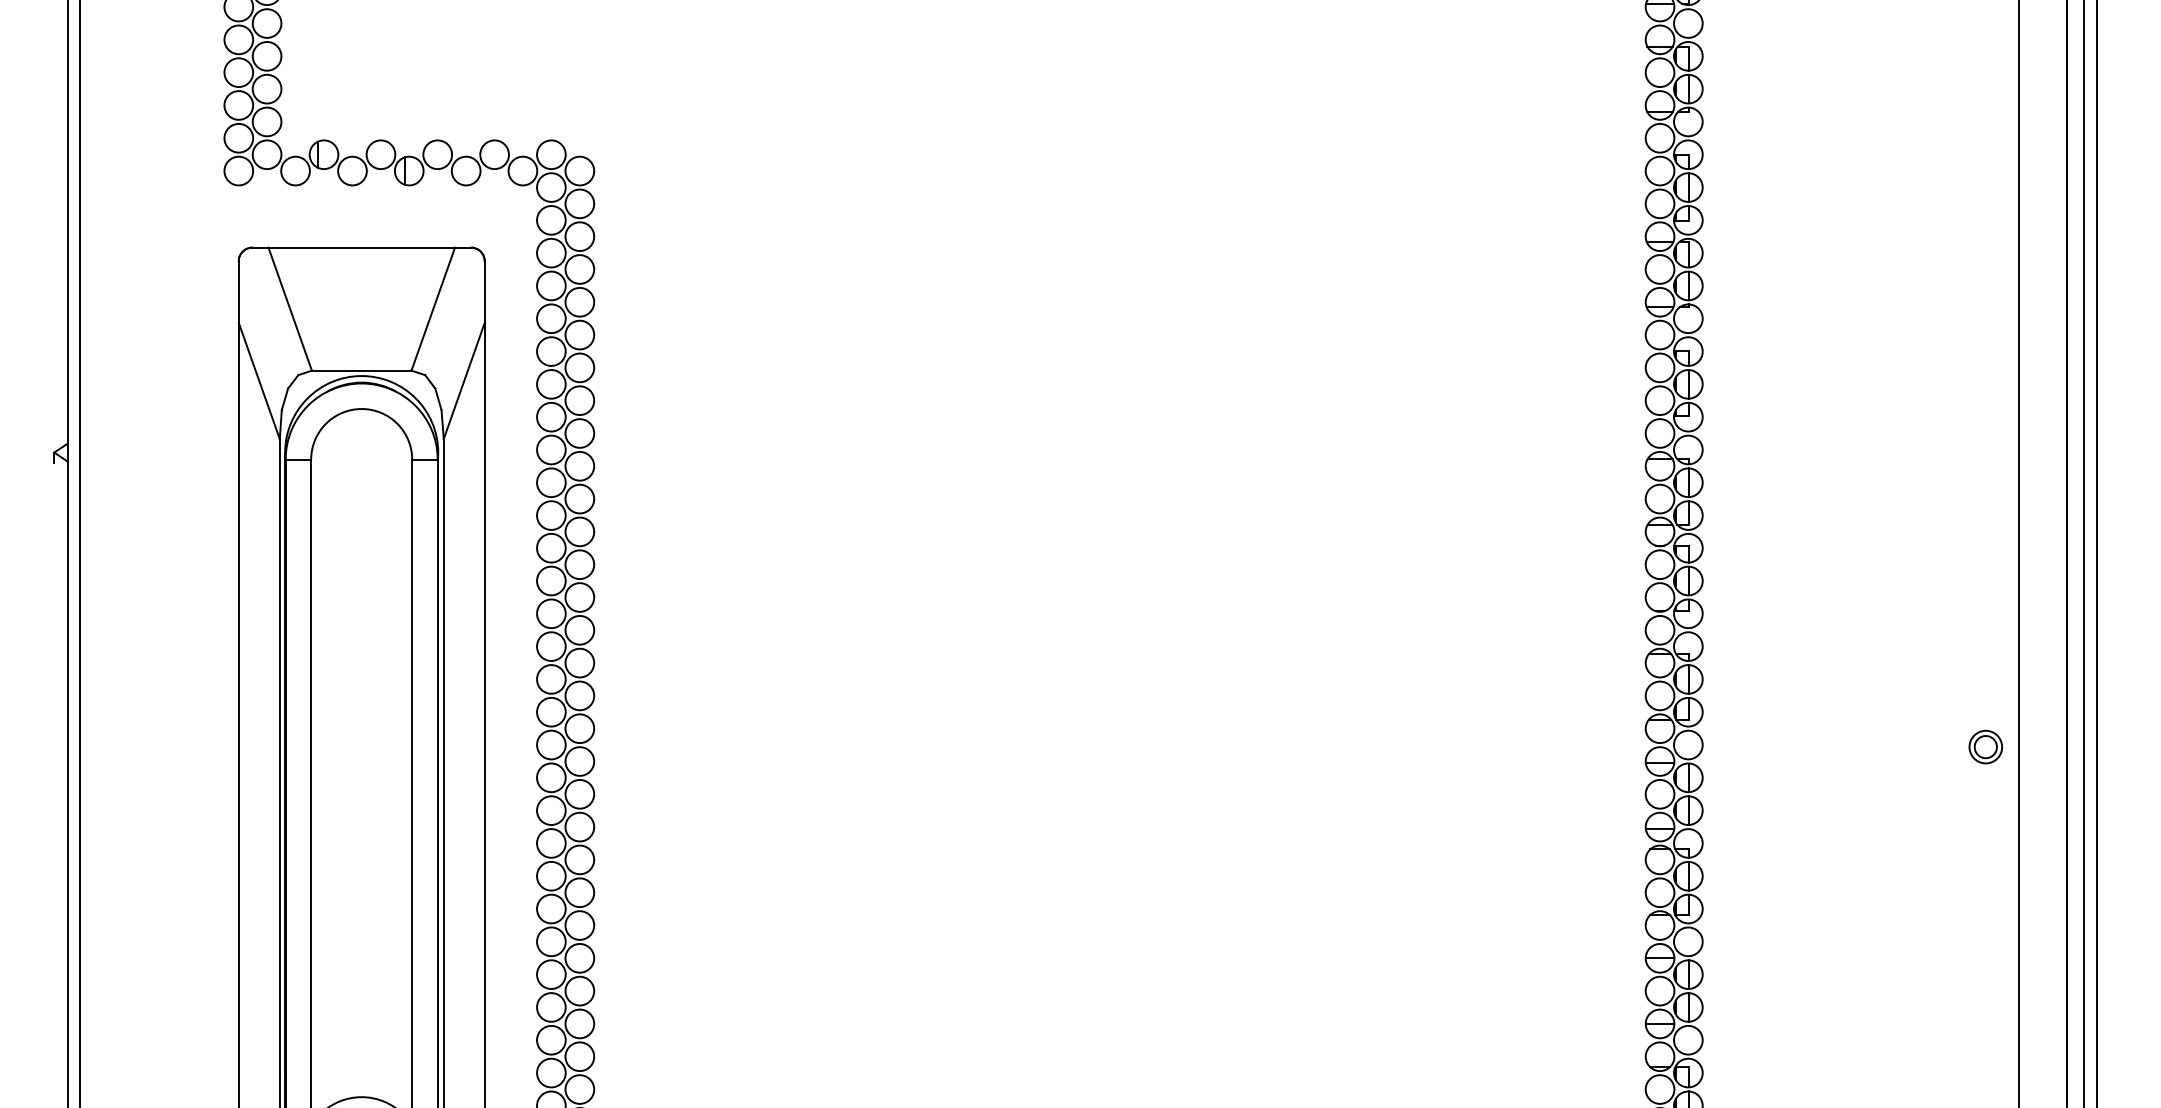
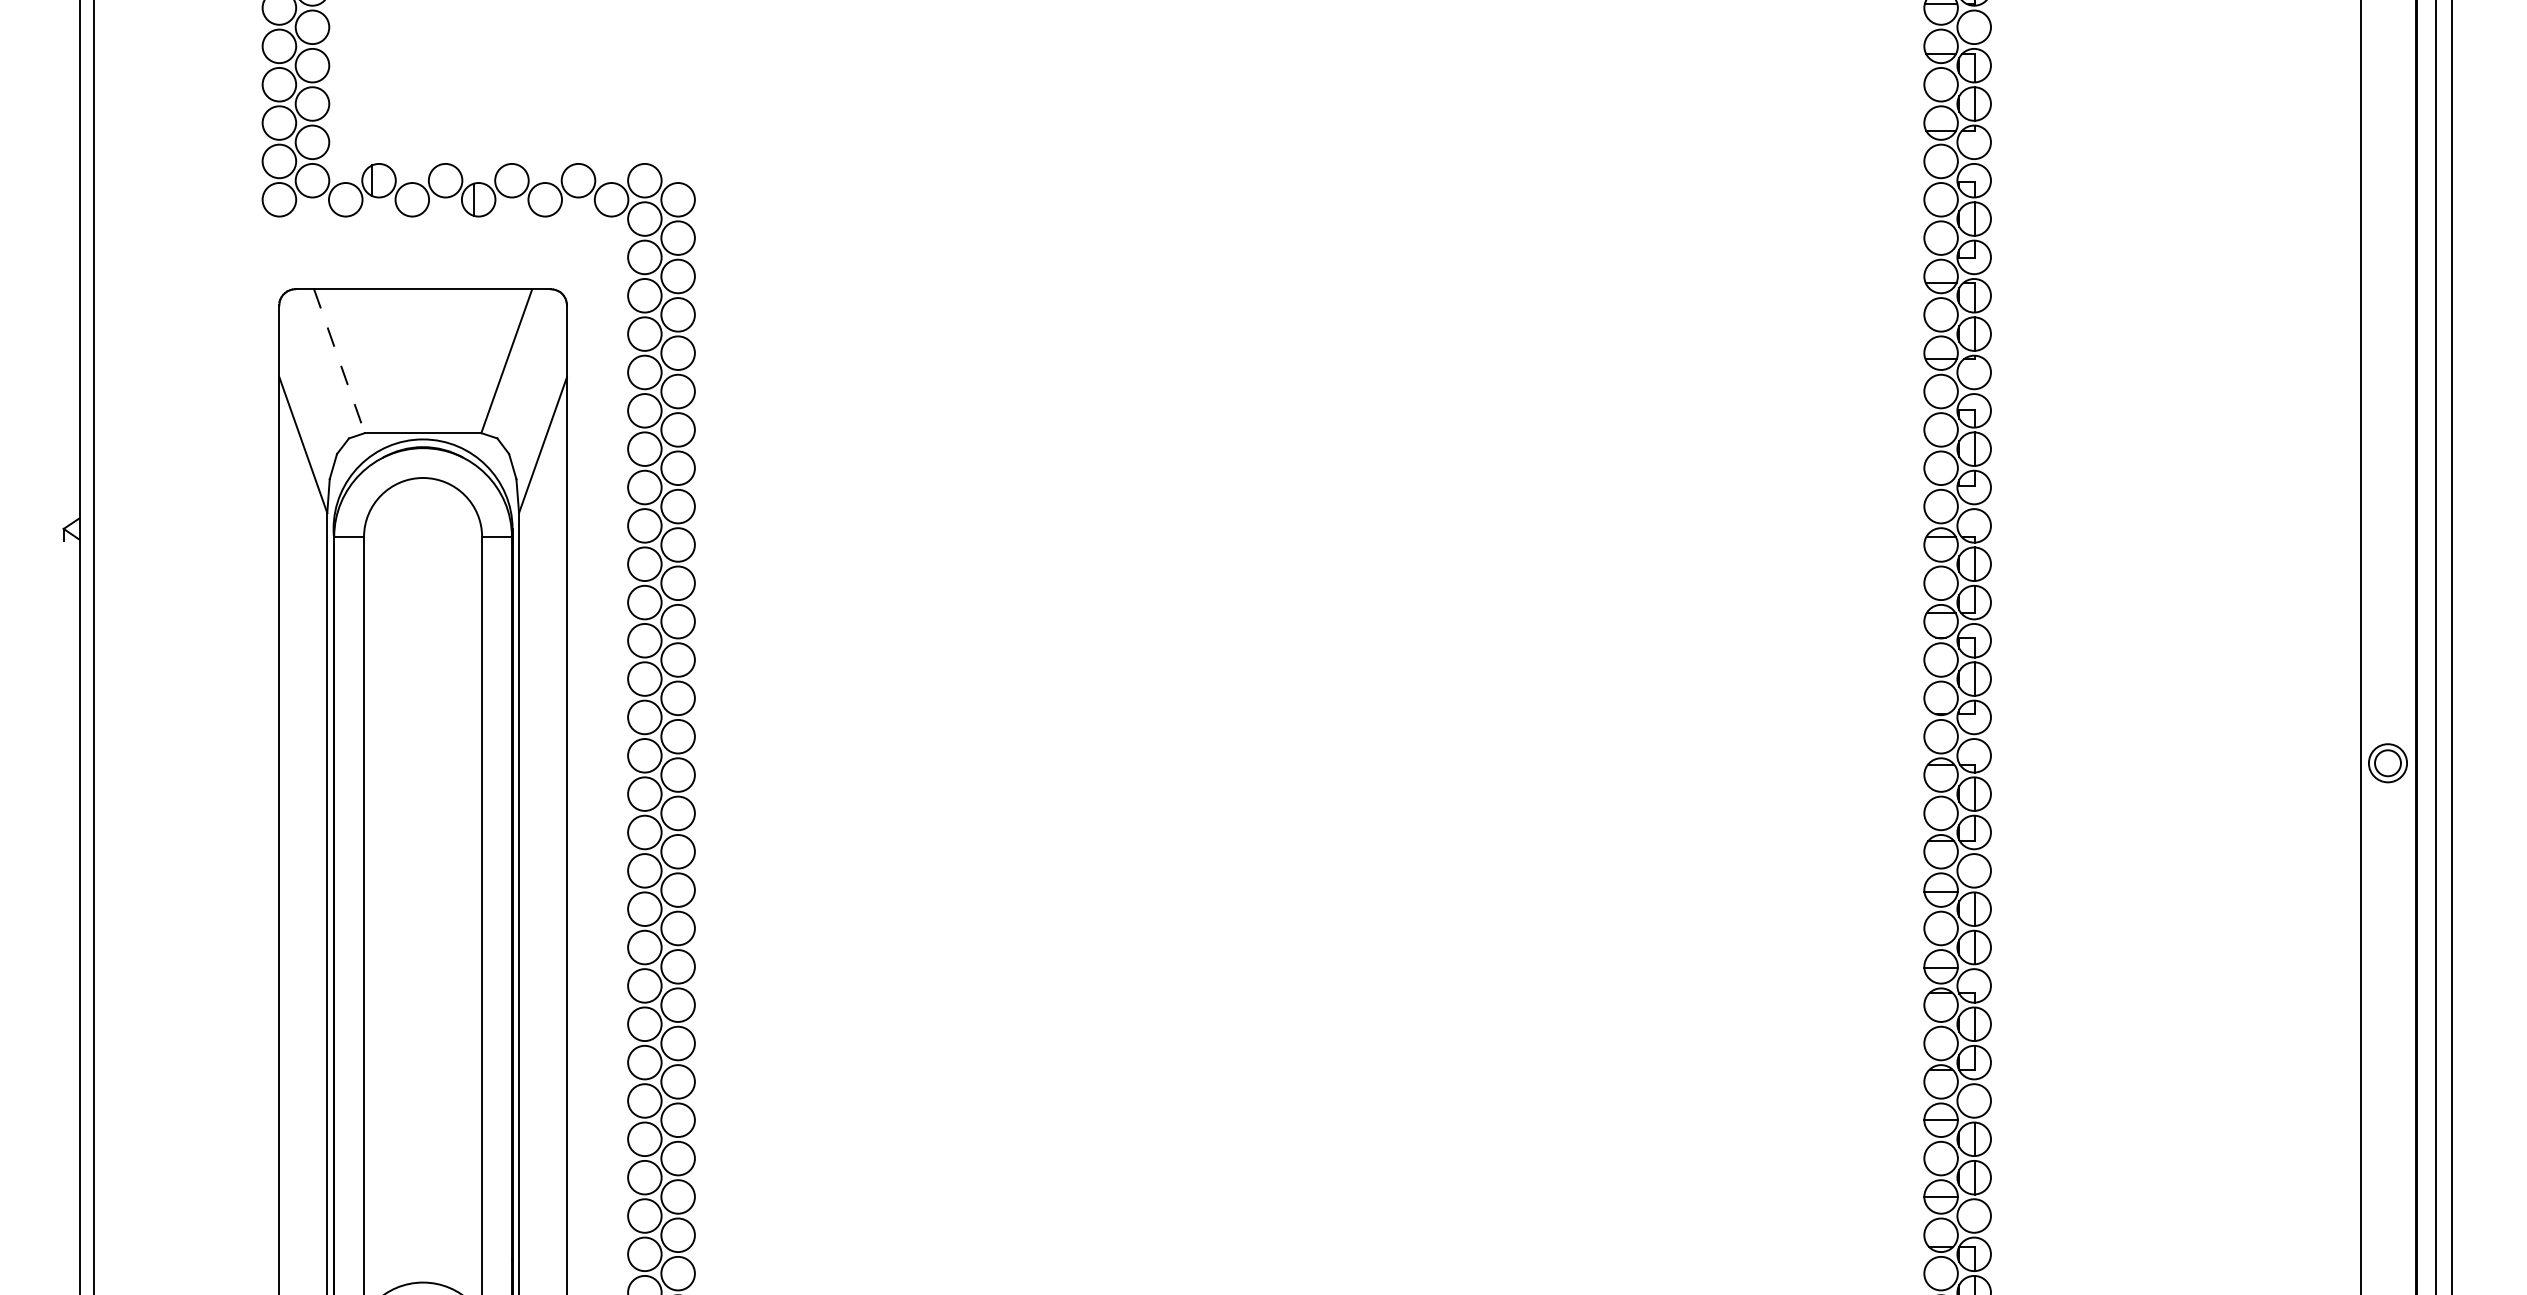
line: (290, 309) -> (339, 361), solid -> dashed
part: (1985, 747) -> (2387, 763), moved

